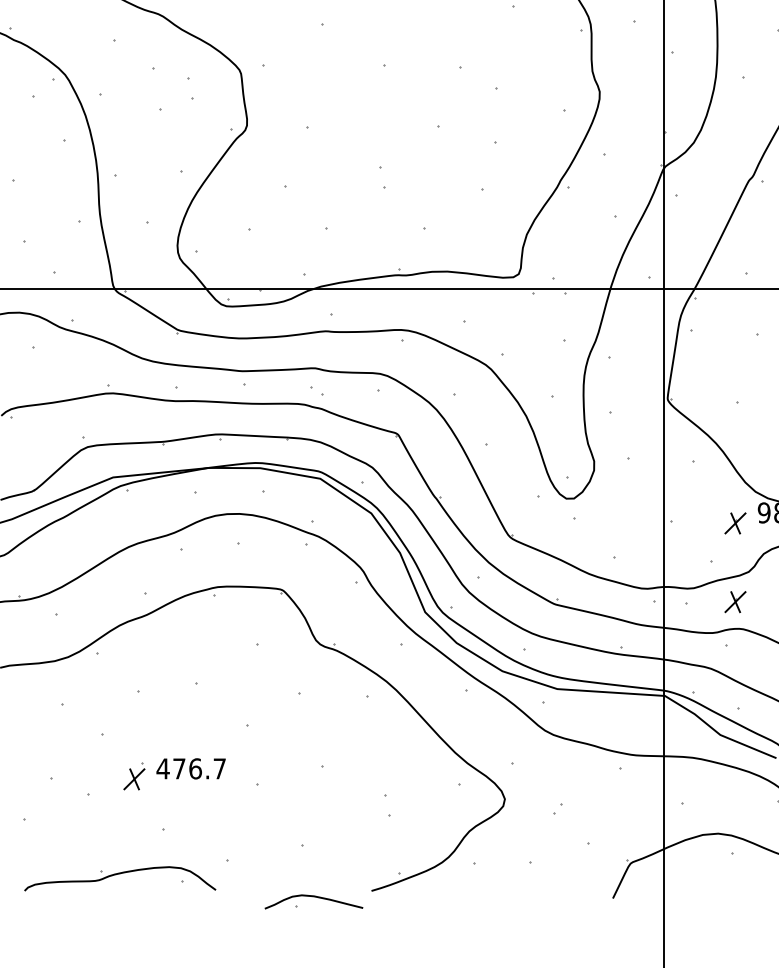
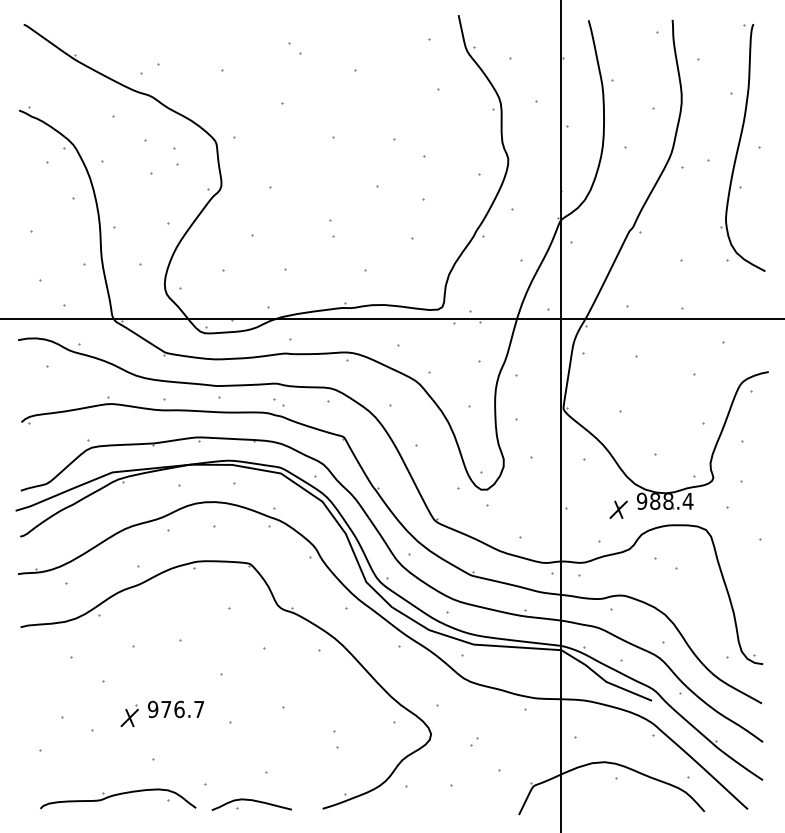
part: (735, 601) -> (618, 573), removed
text: (162, 768) -> (152, 709), 476.7 -> 976.7
part: (313, 901) -> (251, 804), moved

